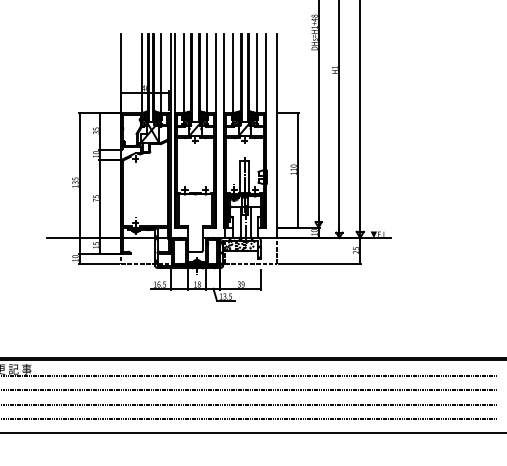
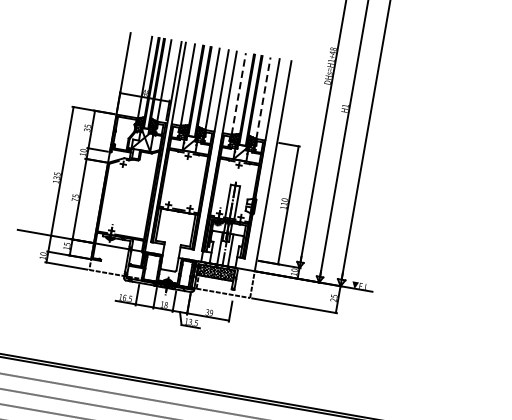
line: (232, 73) -> (238, 93), solid -> dashed
line: (256, 73) -> (263, 97), solid -> dashed

